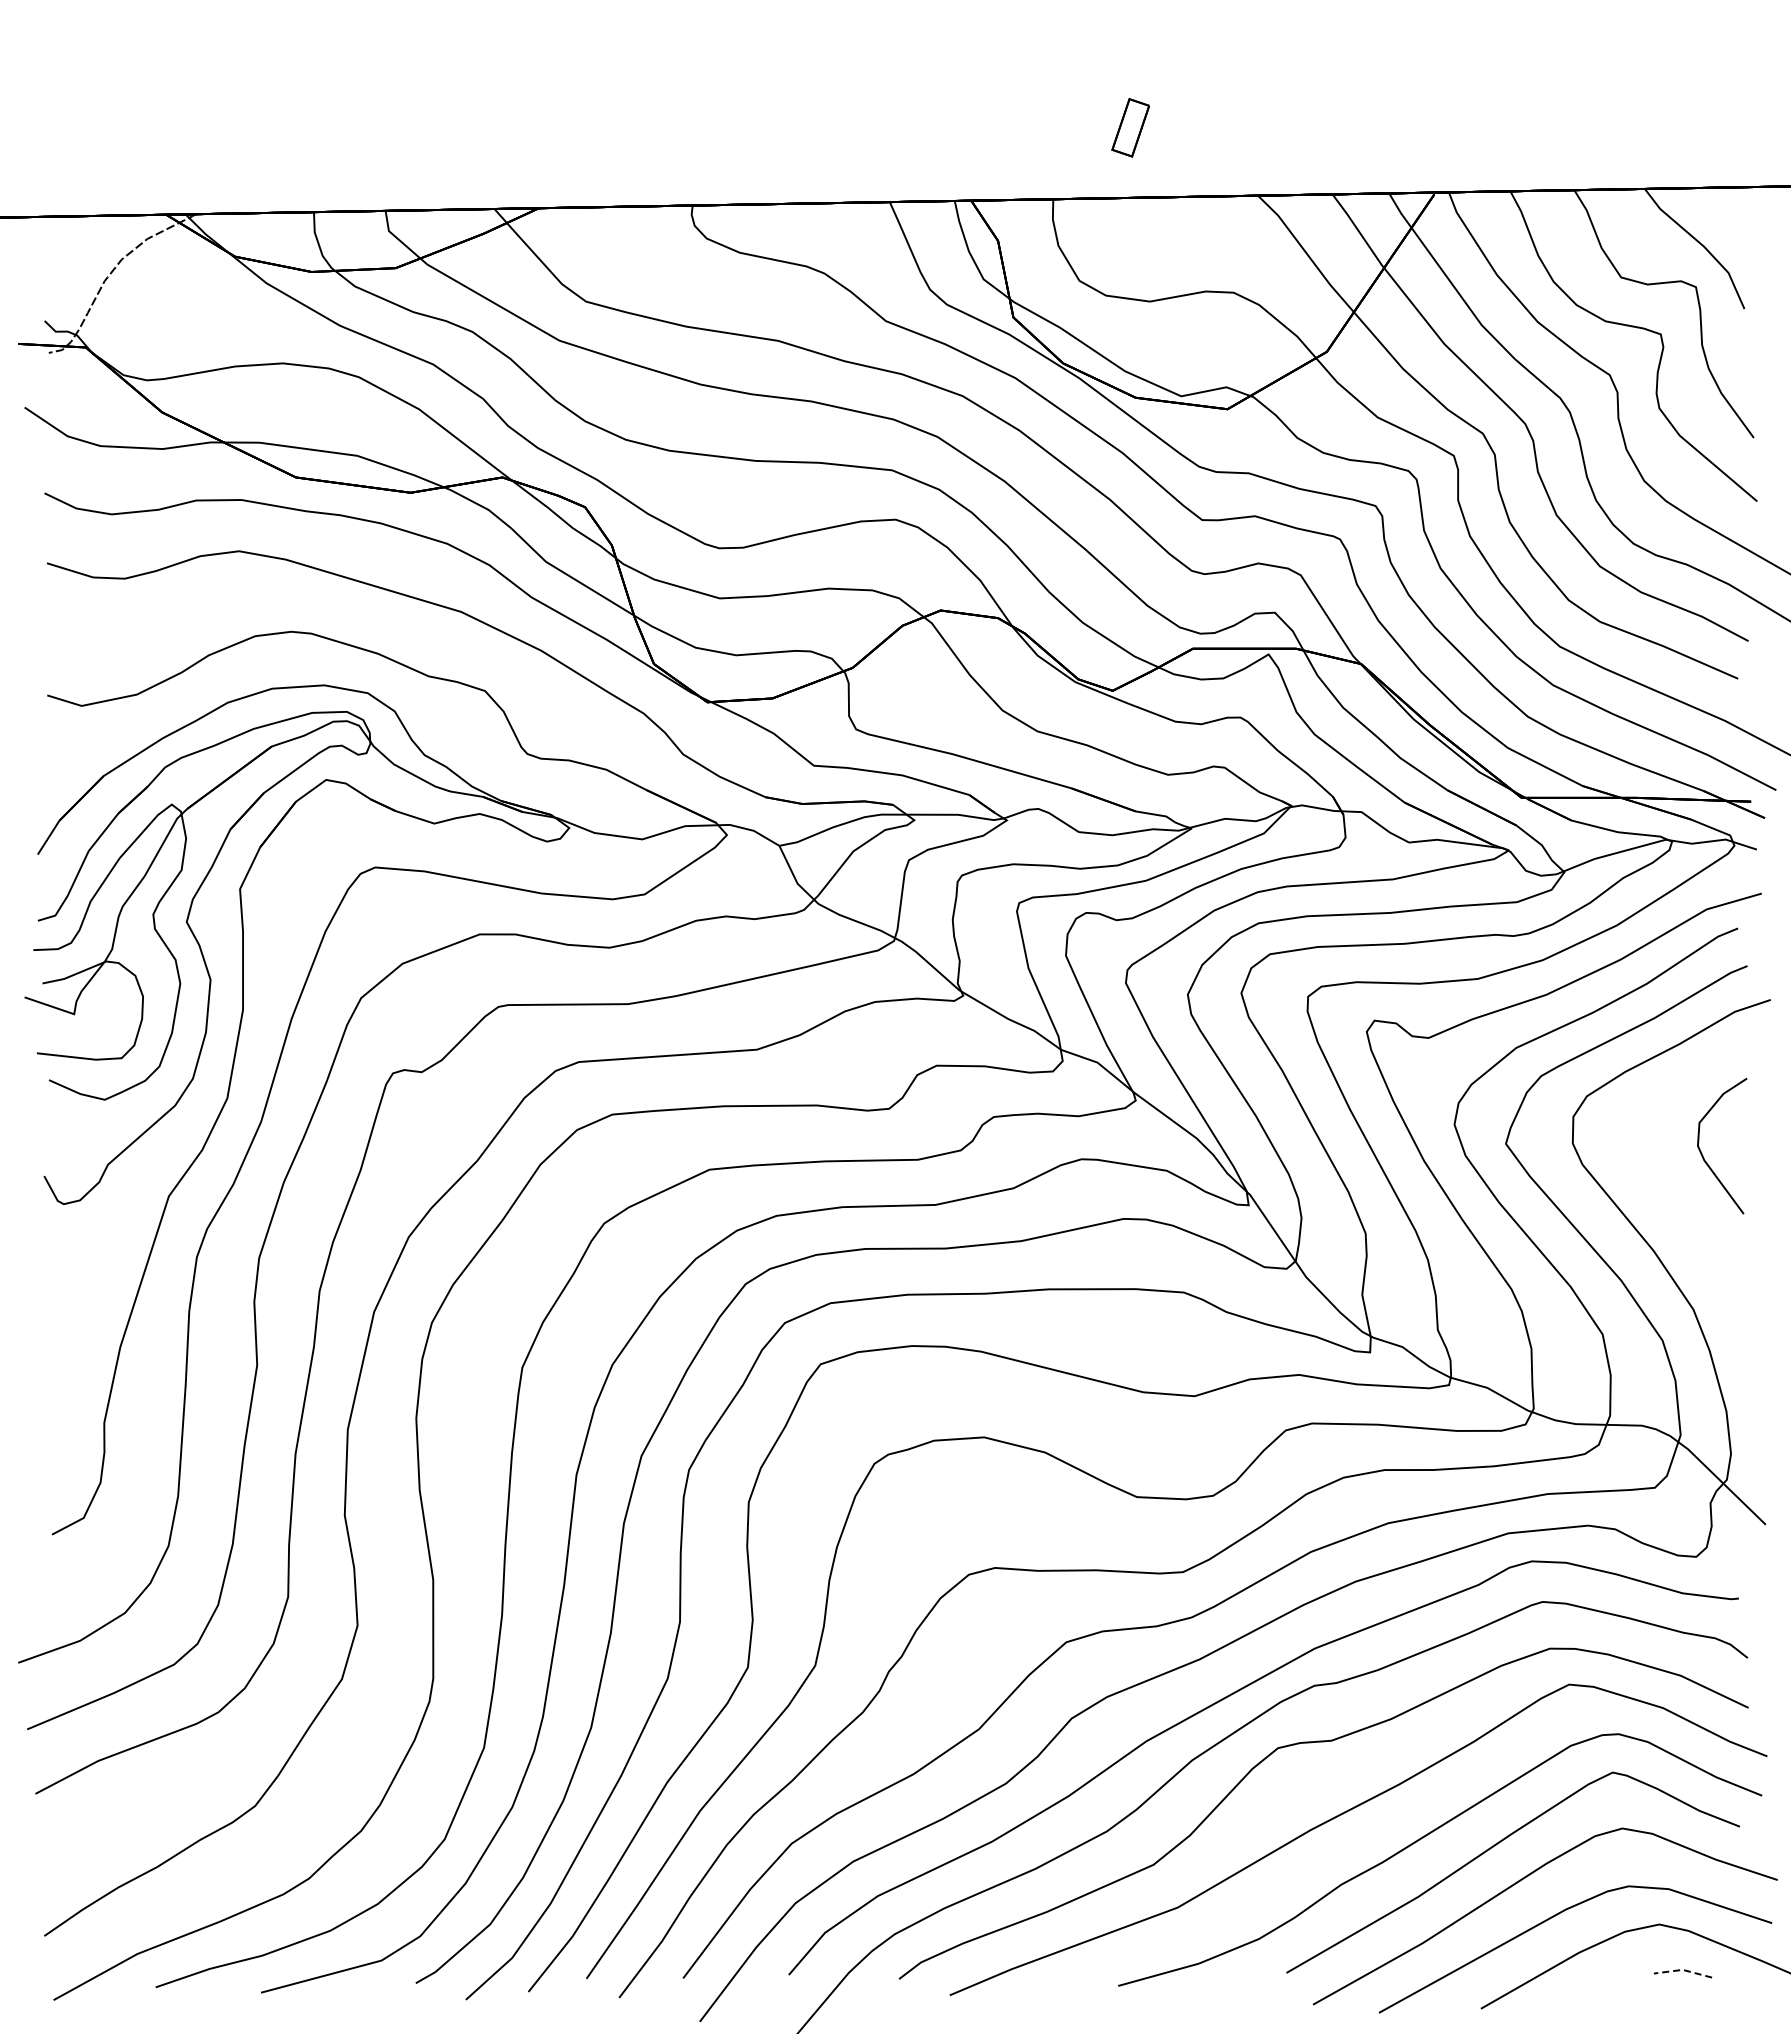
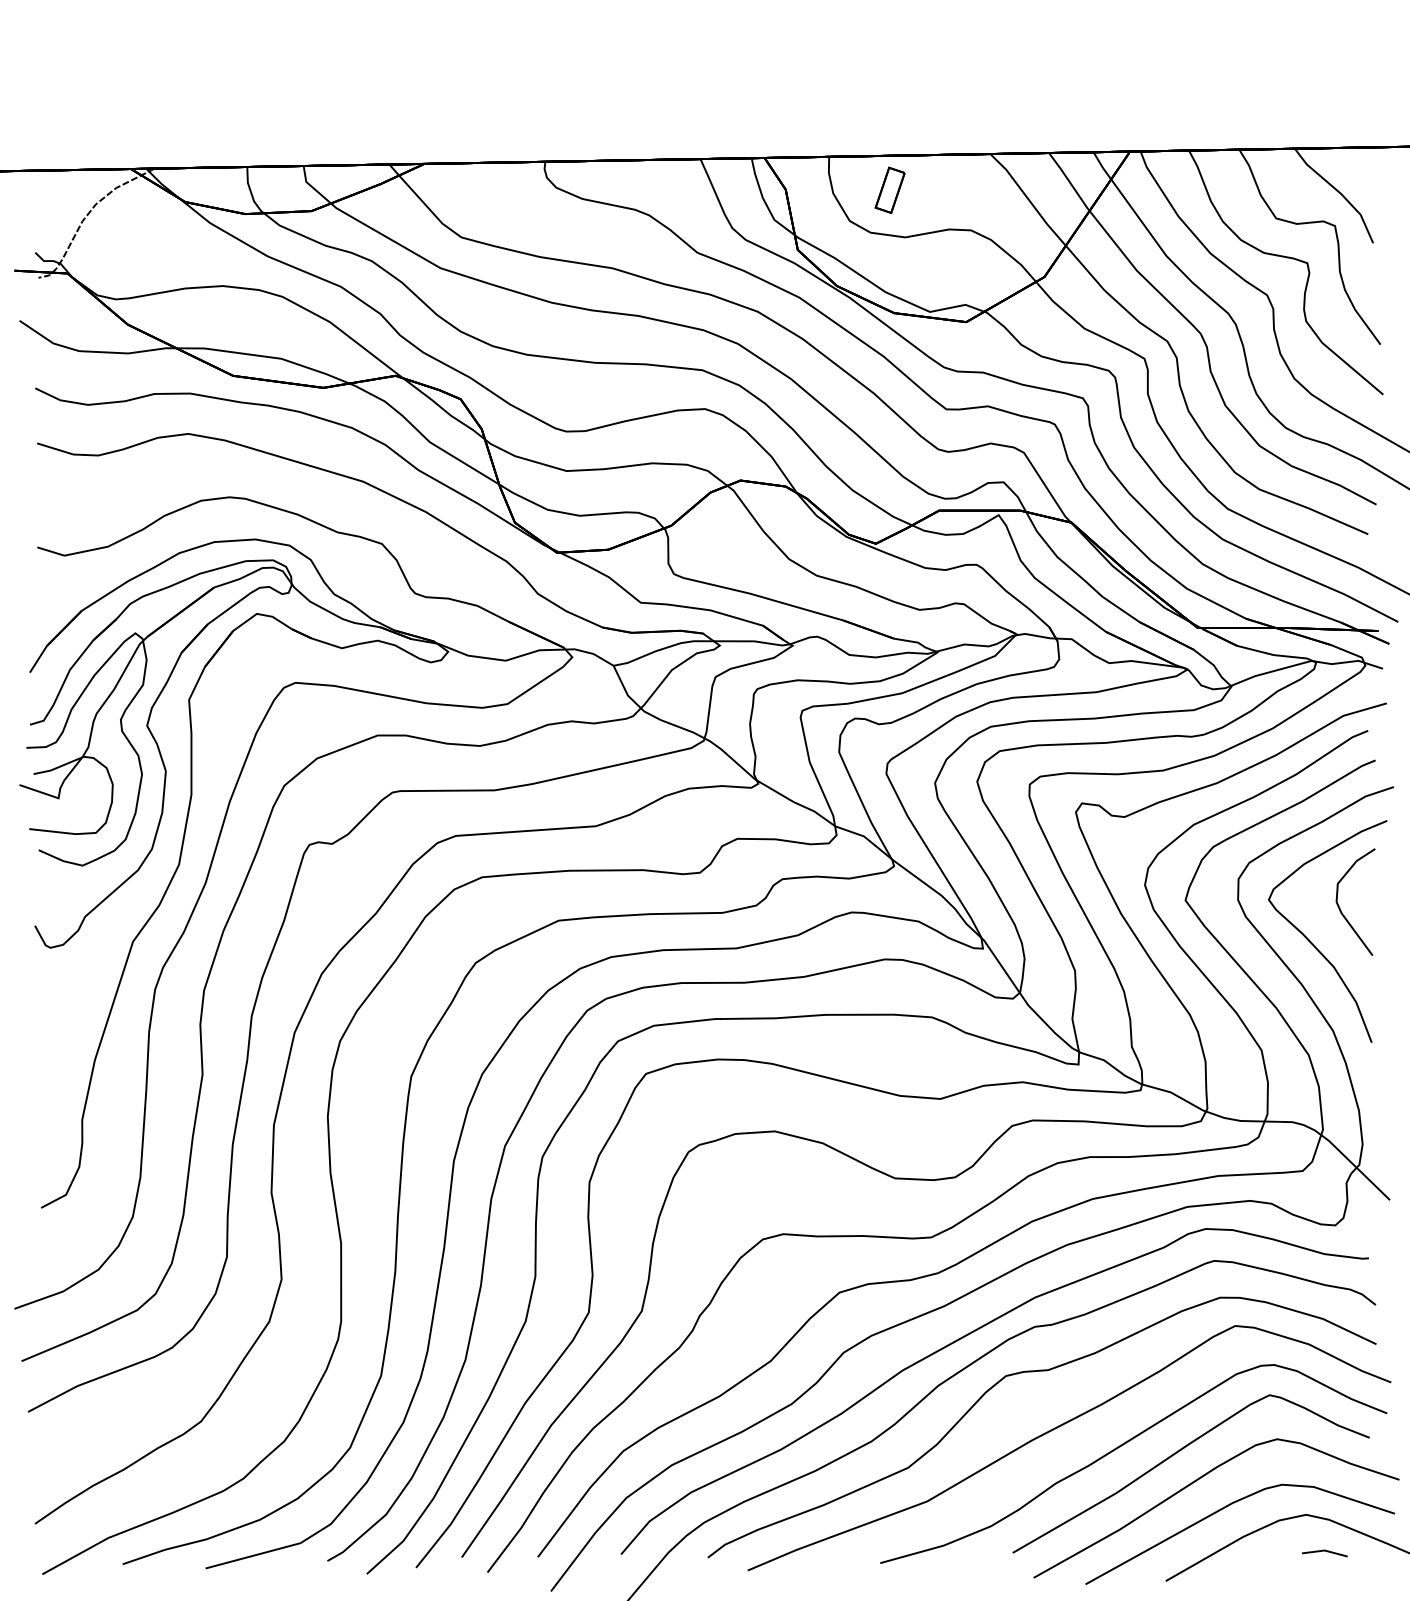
part: (1130, 127) -> (889, 190), moved
curve: (1669, 1200) -> (1314, 944), added
line: (1682, 1969) -> (1324, 1550), dashed -> solid

